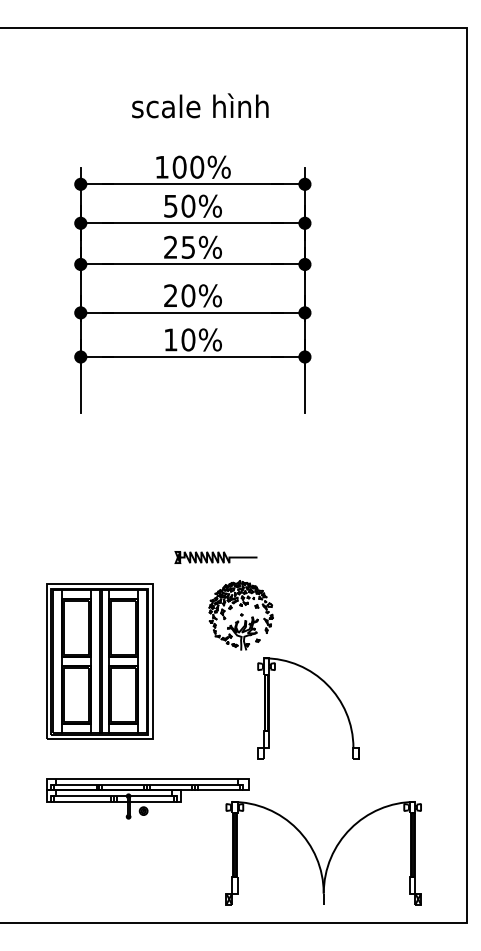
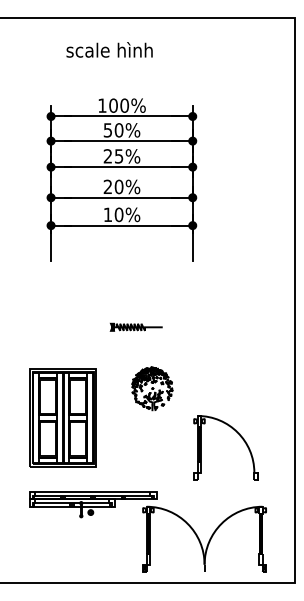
text: (200, 105) -> (109, 49), moved
curve: (214, 556) -> (135, 326), moved
part: (331, 692) -> (240, 437), moved

